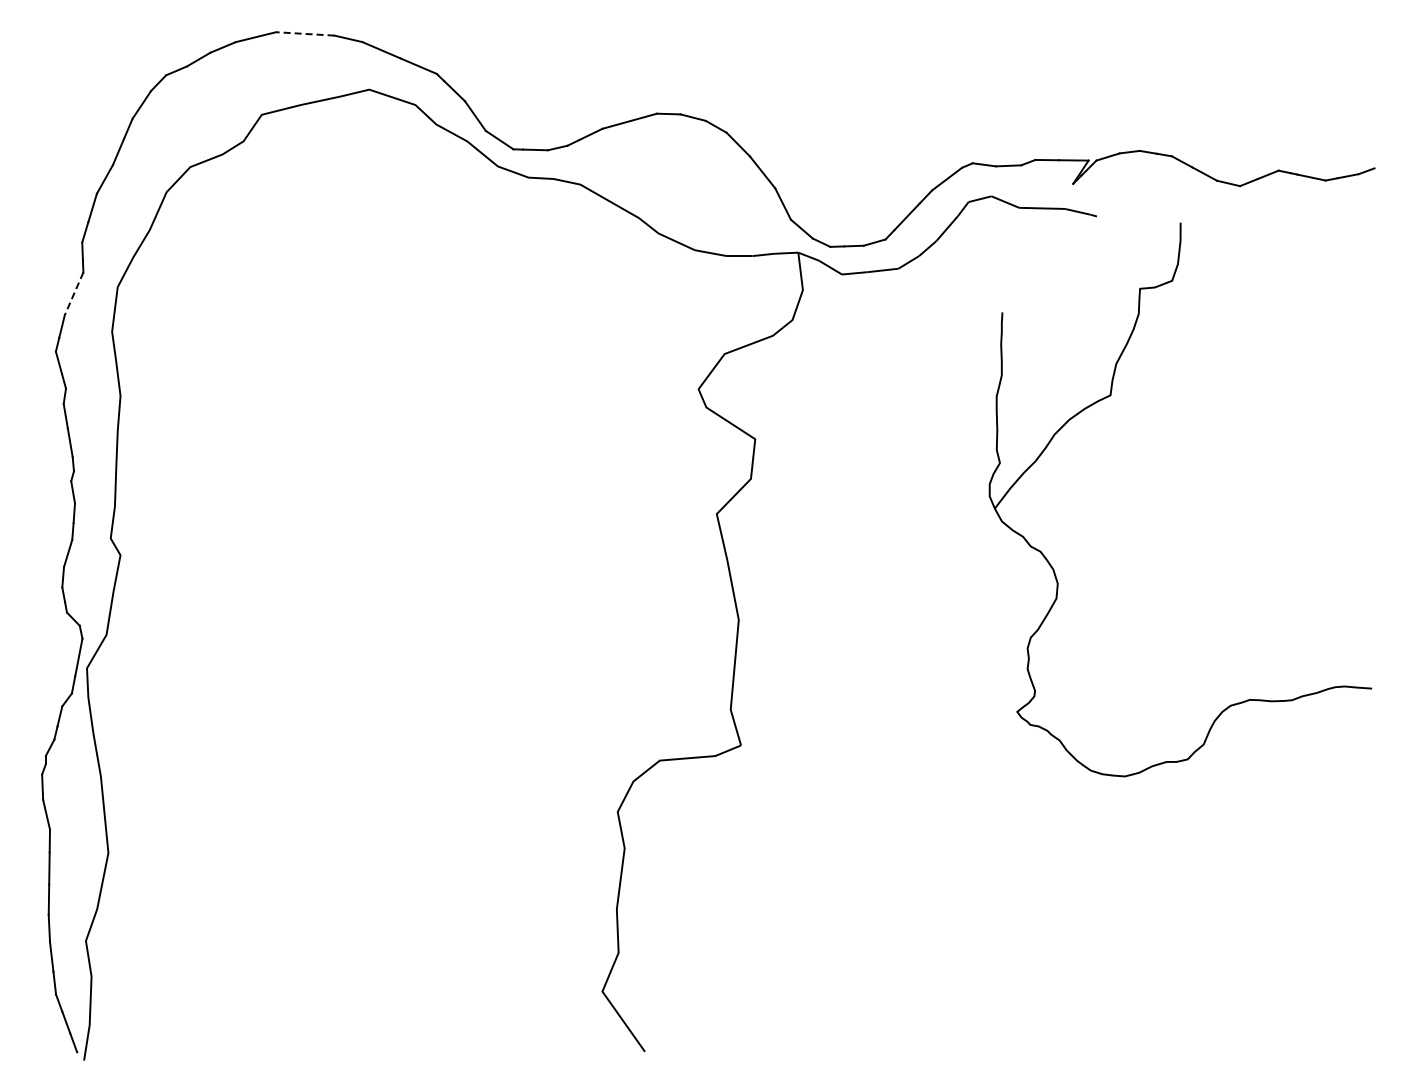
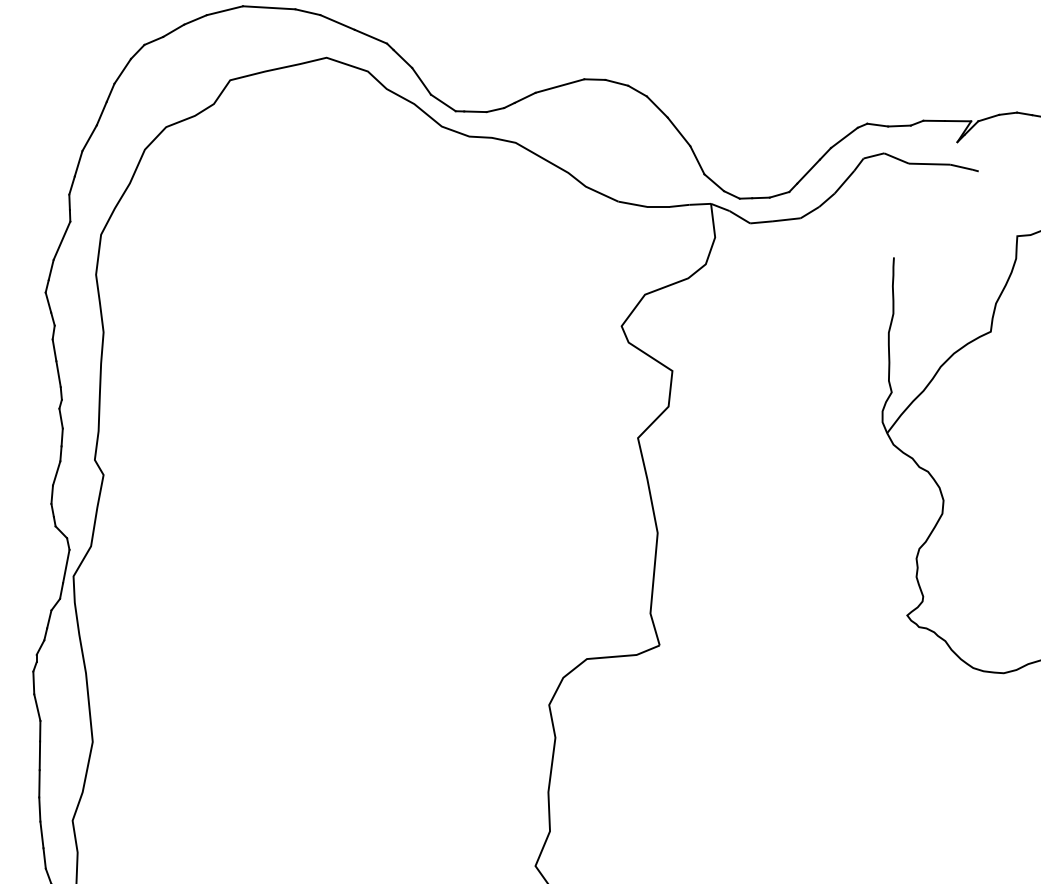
line: (304, 33) -> (268, 7), dashed -> solid
line: (73, 294) -> (61, 241), dashed -> solid

